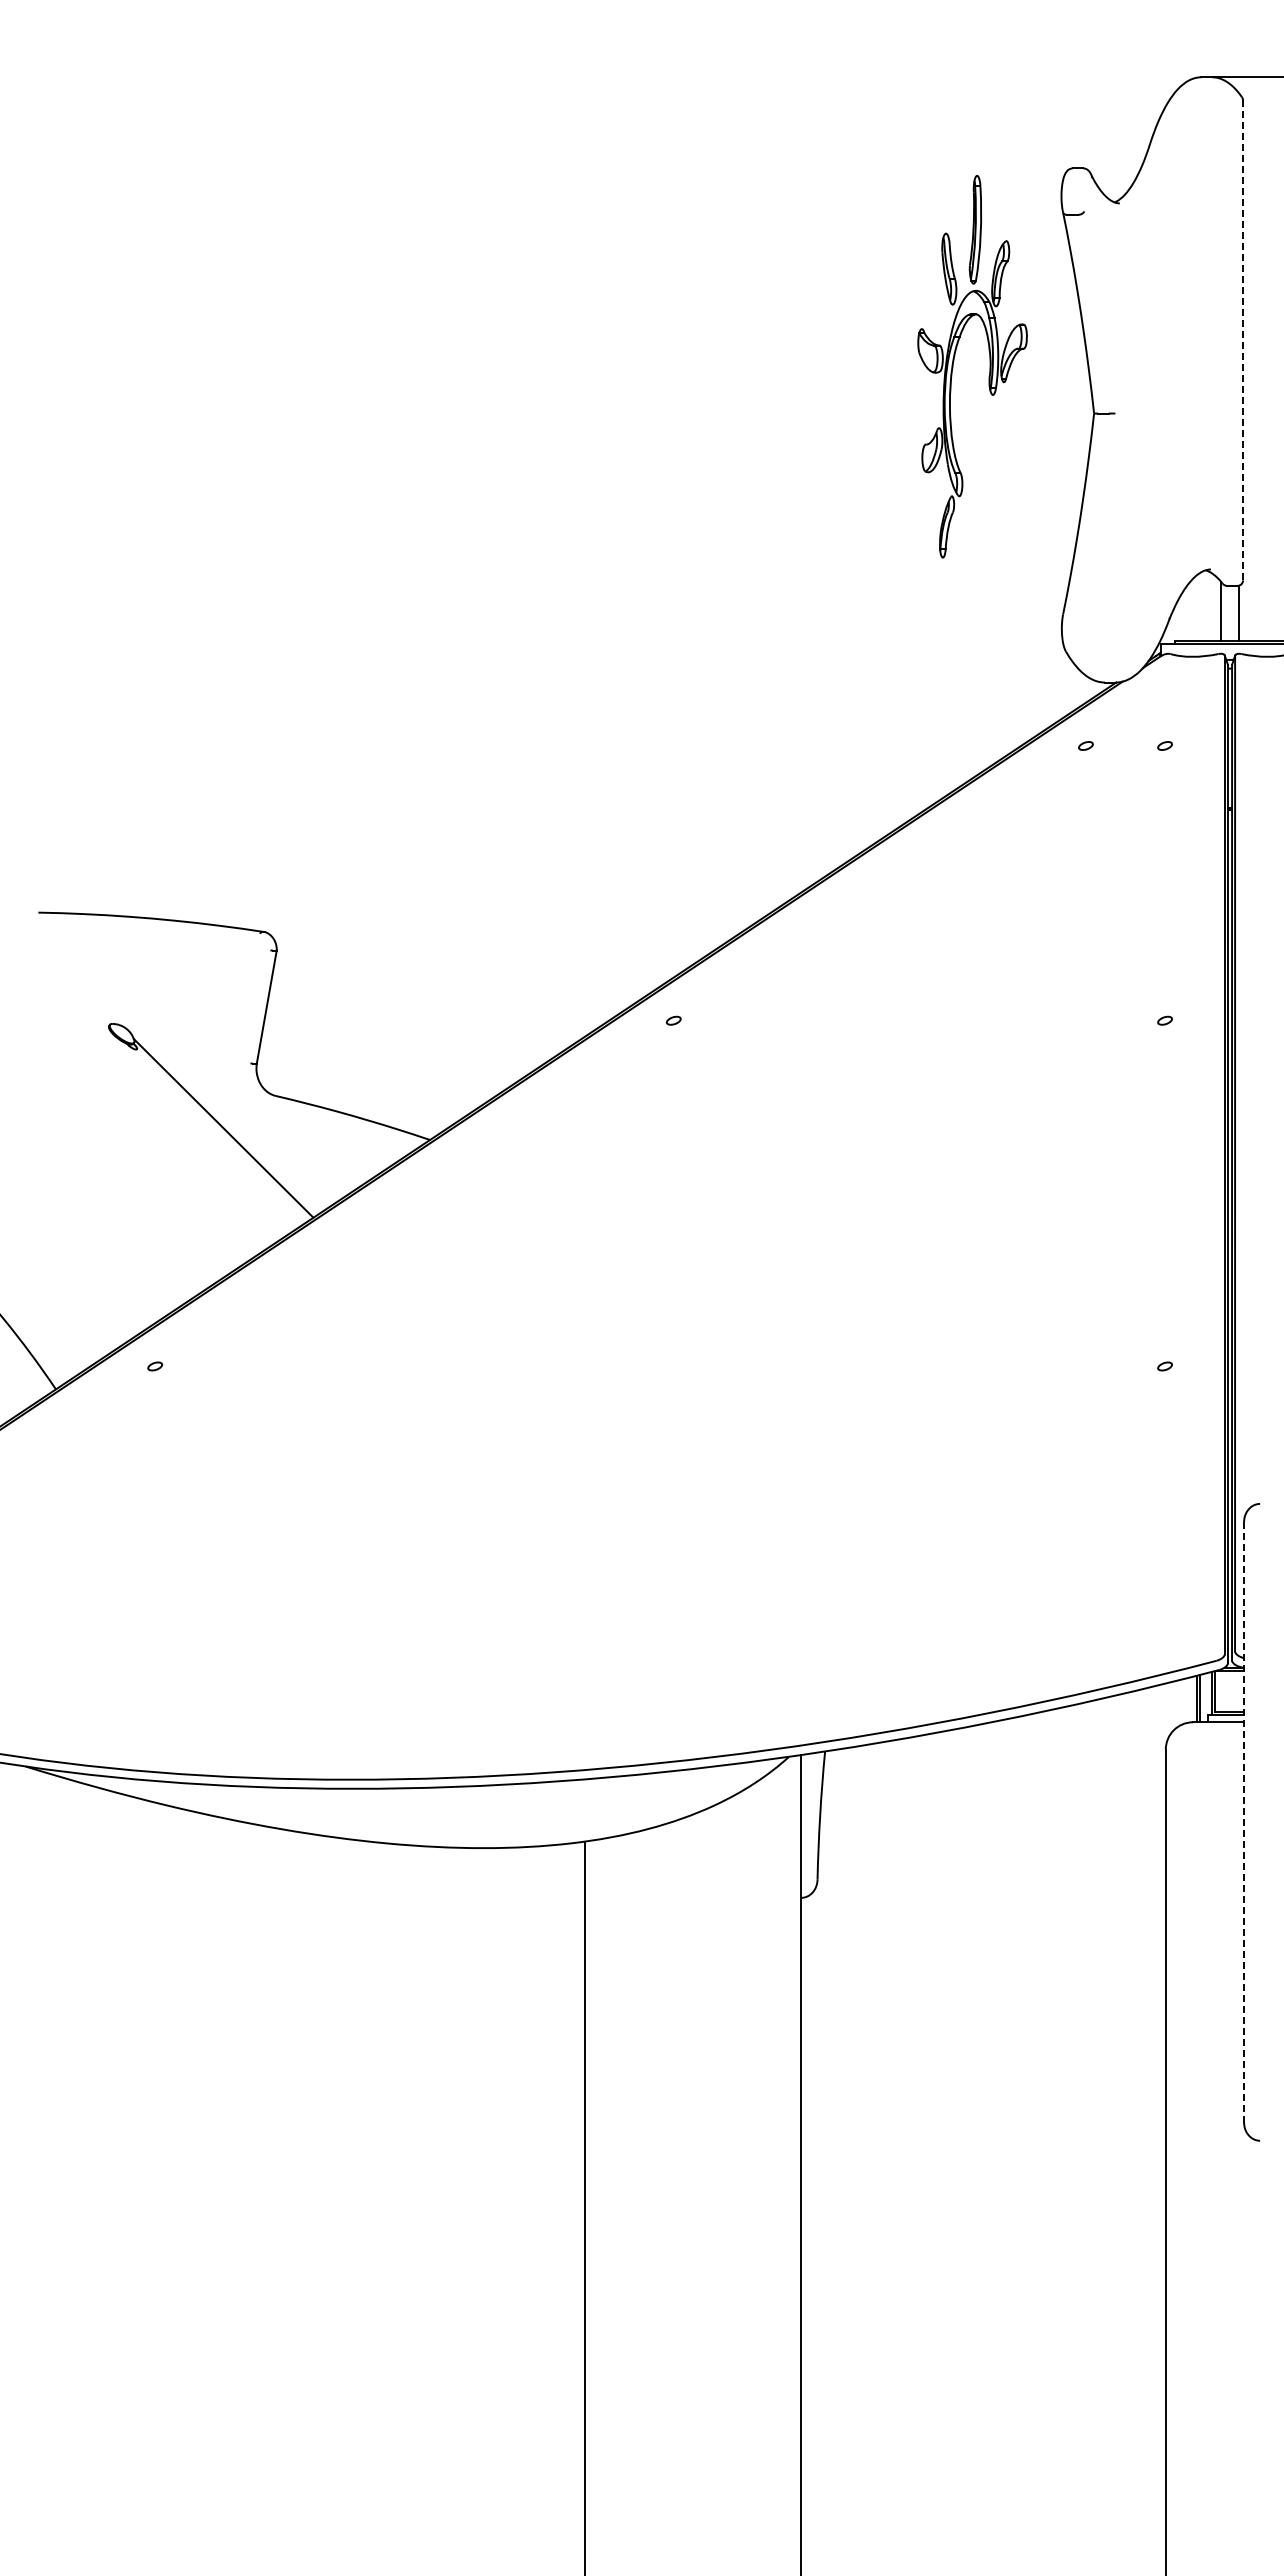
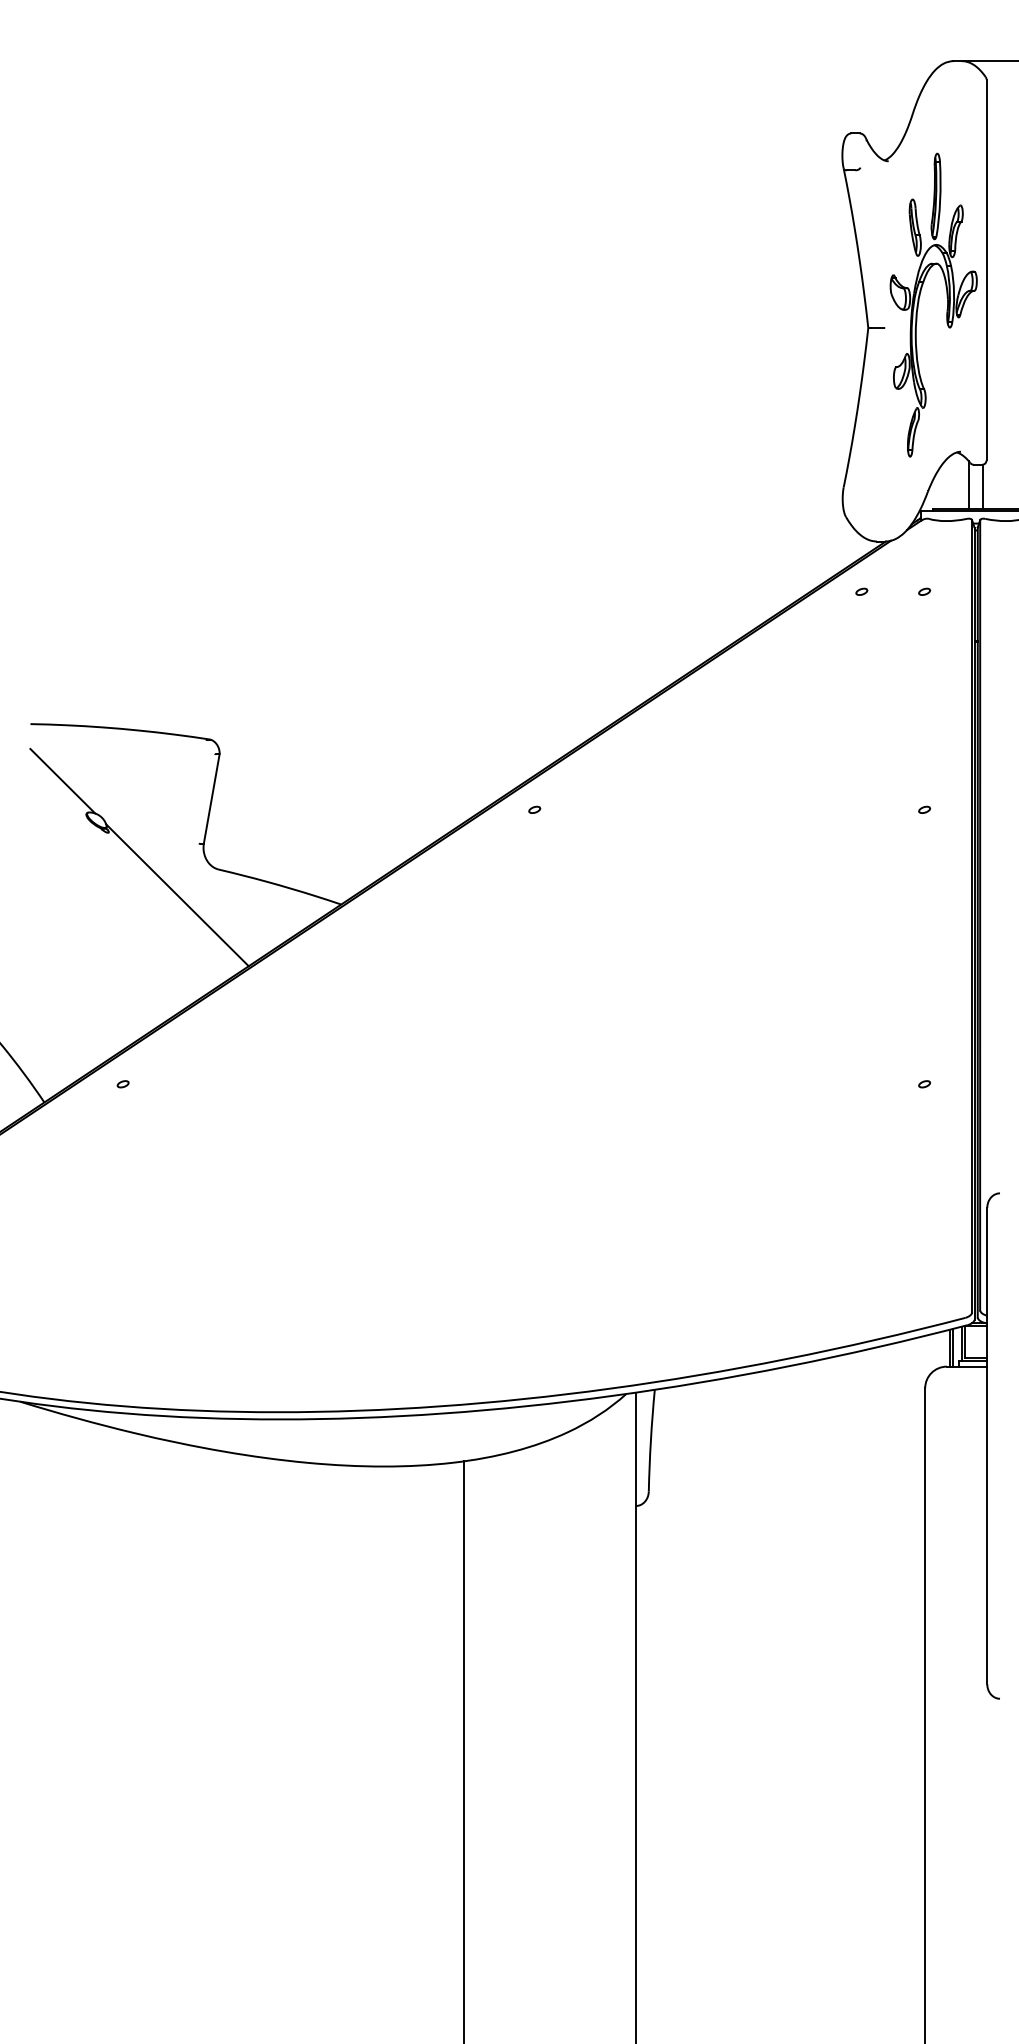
line: (1243, 340) -> (986, 270), dashed -> solid
part: (989, 366) -> (947, 304), moved
line: (79, 984) -> (63, 781), added
line: (1244, 1821) -> (987, 1445), dashed -> solid

